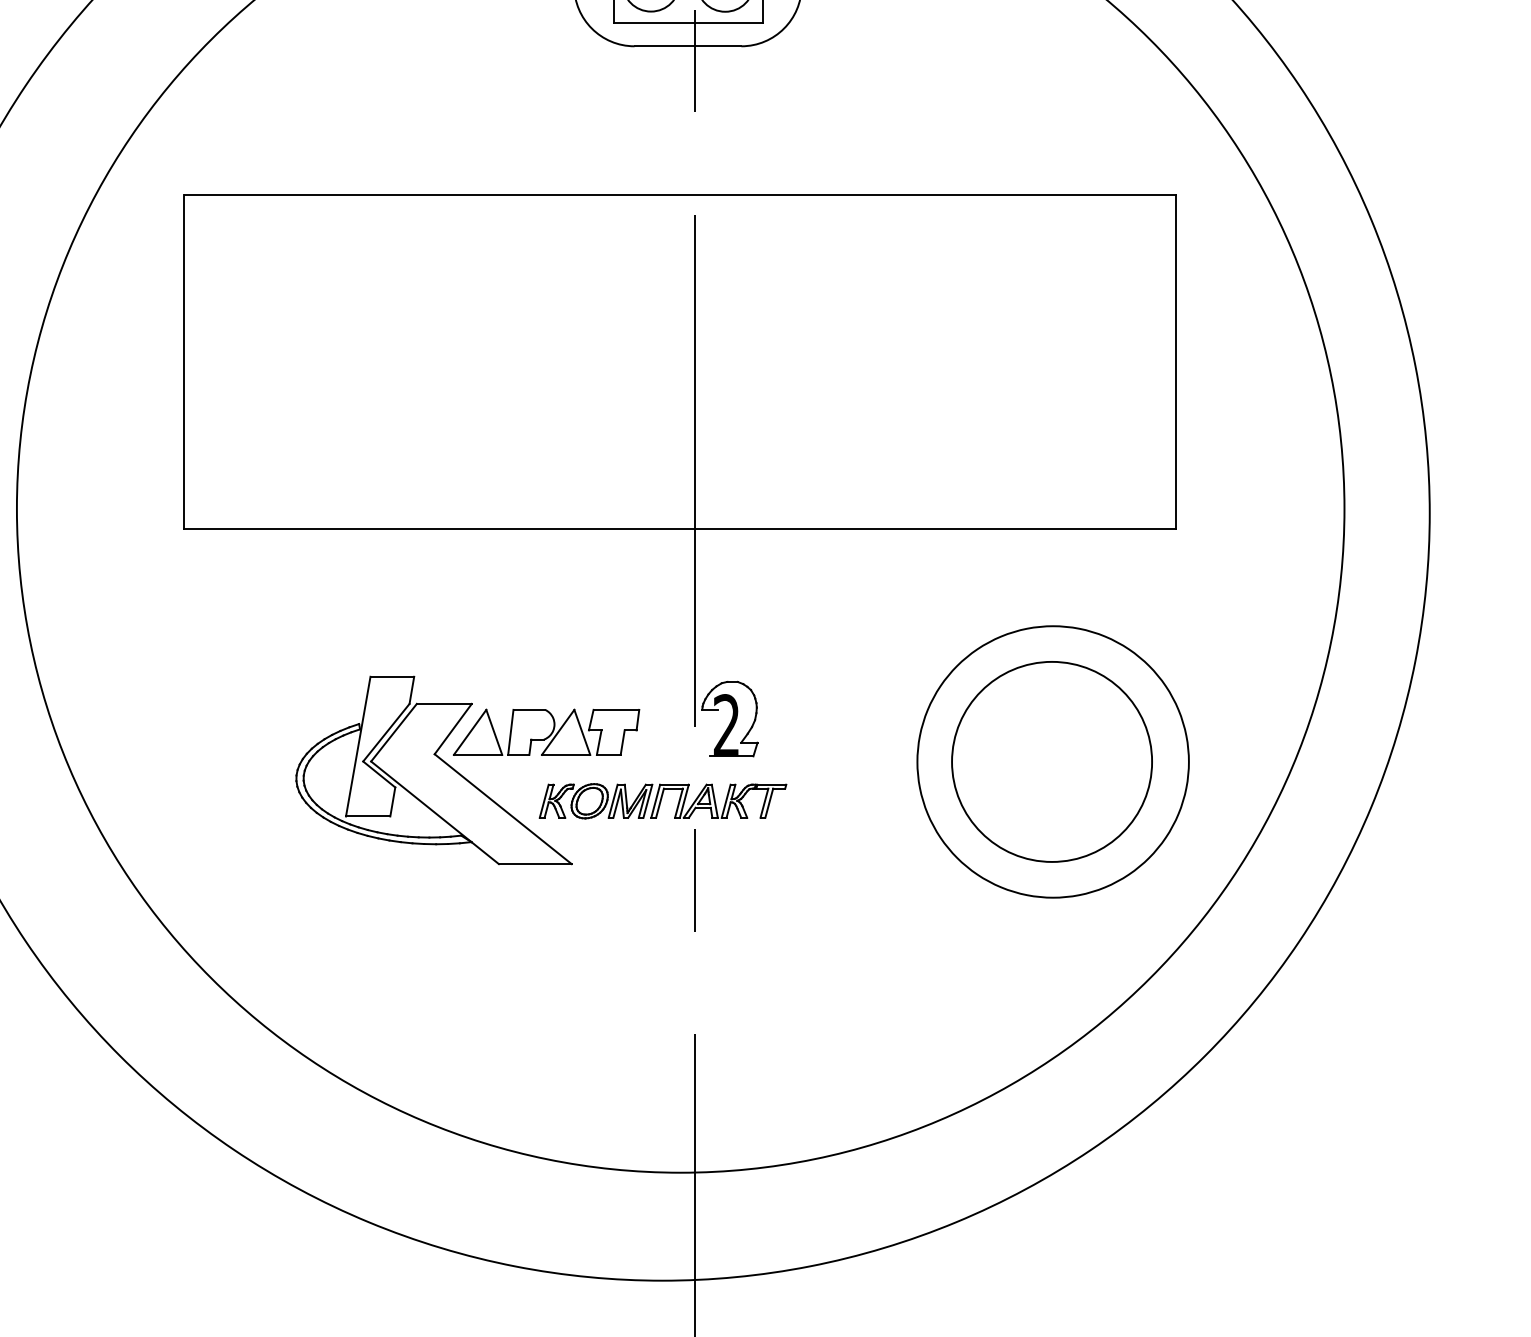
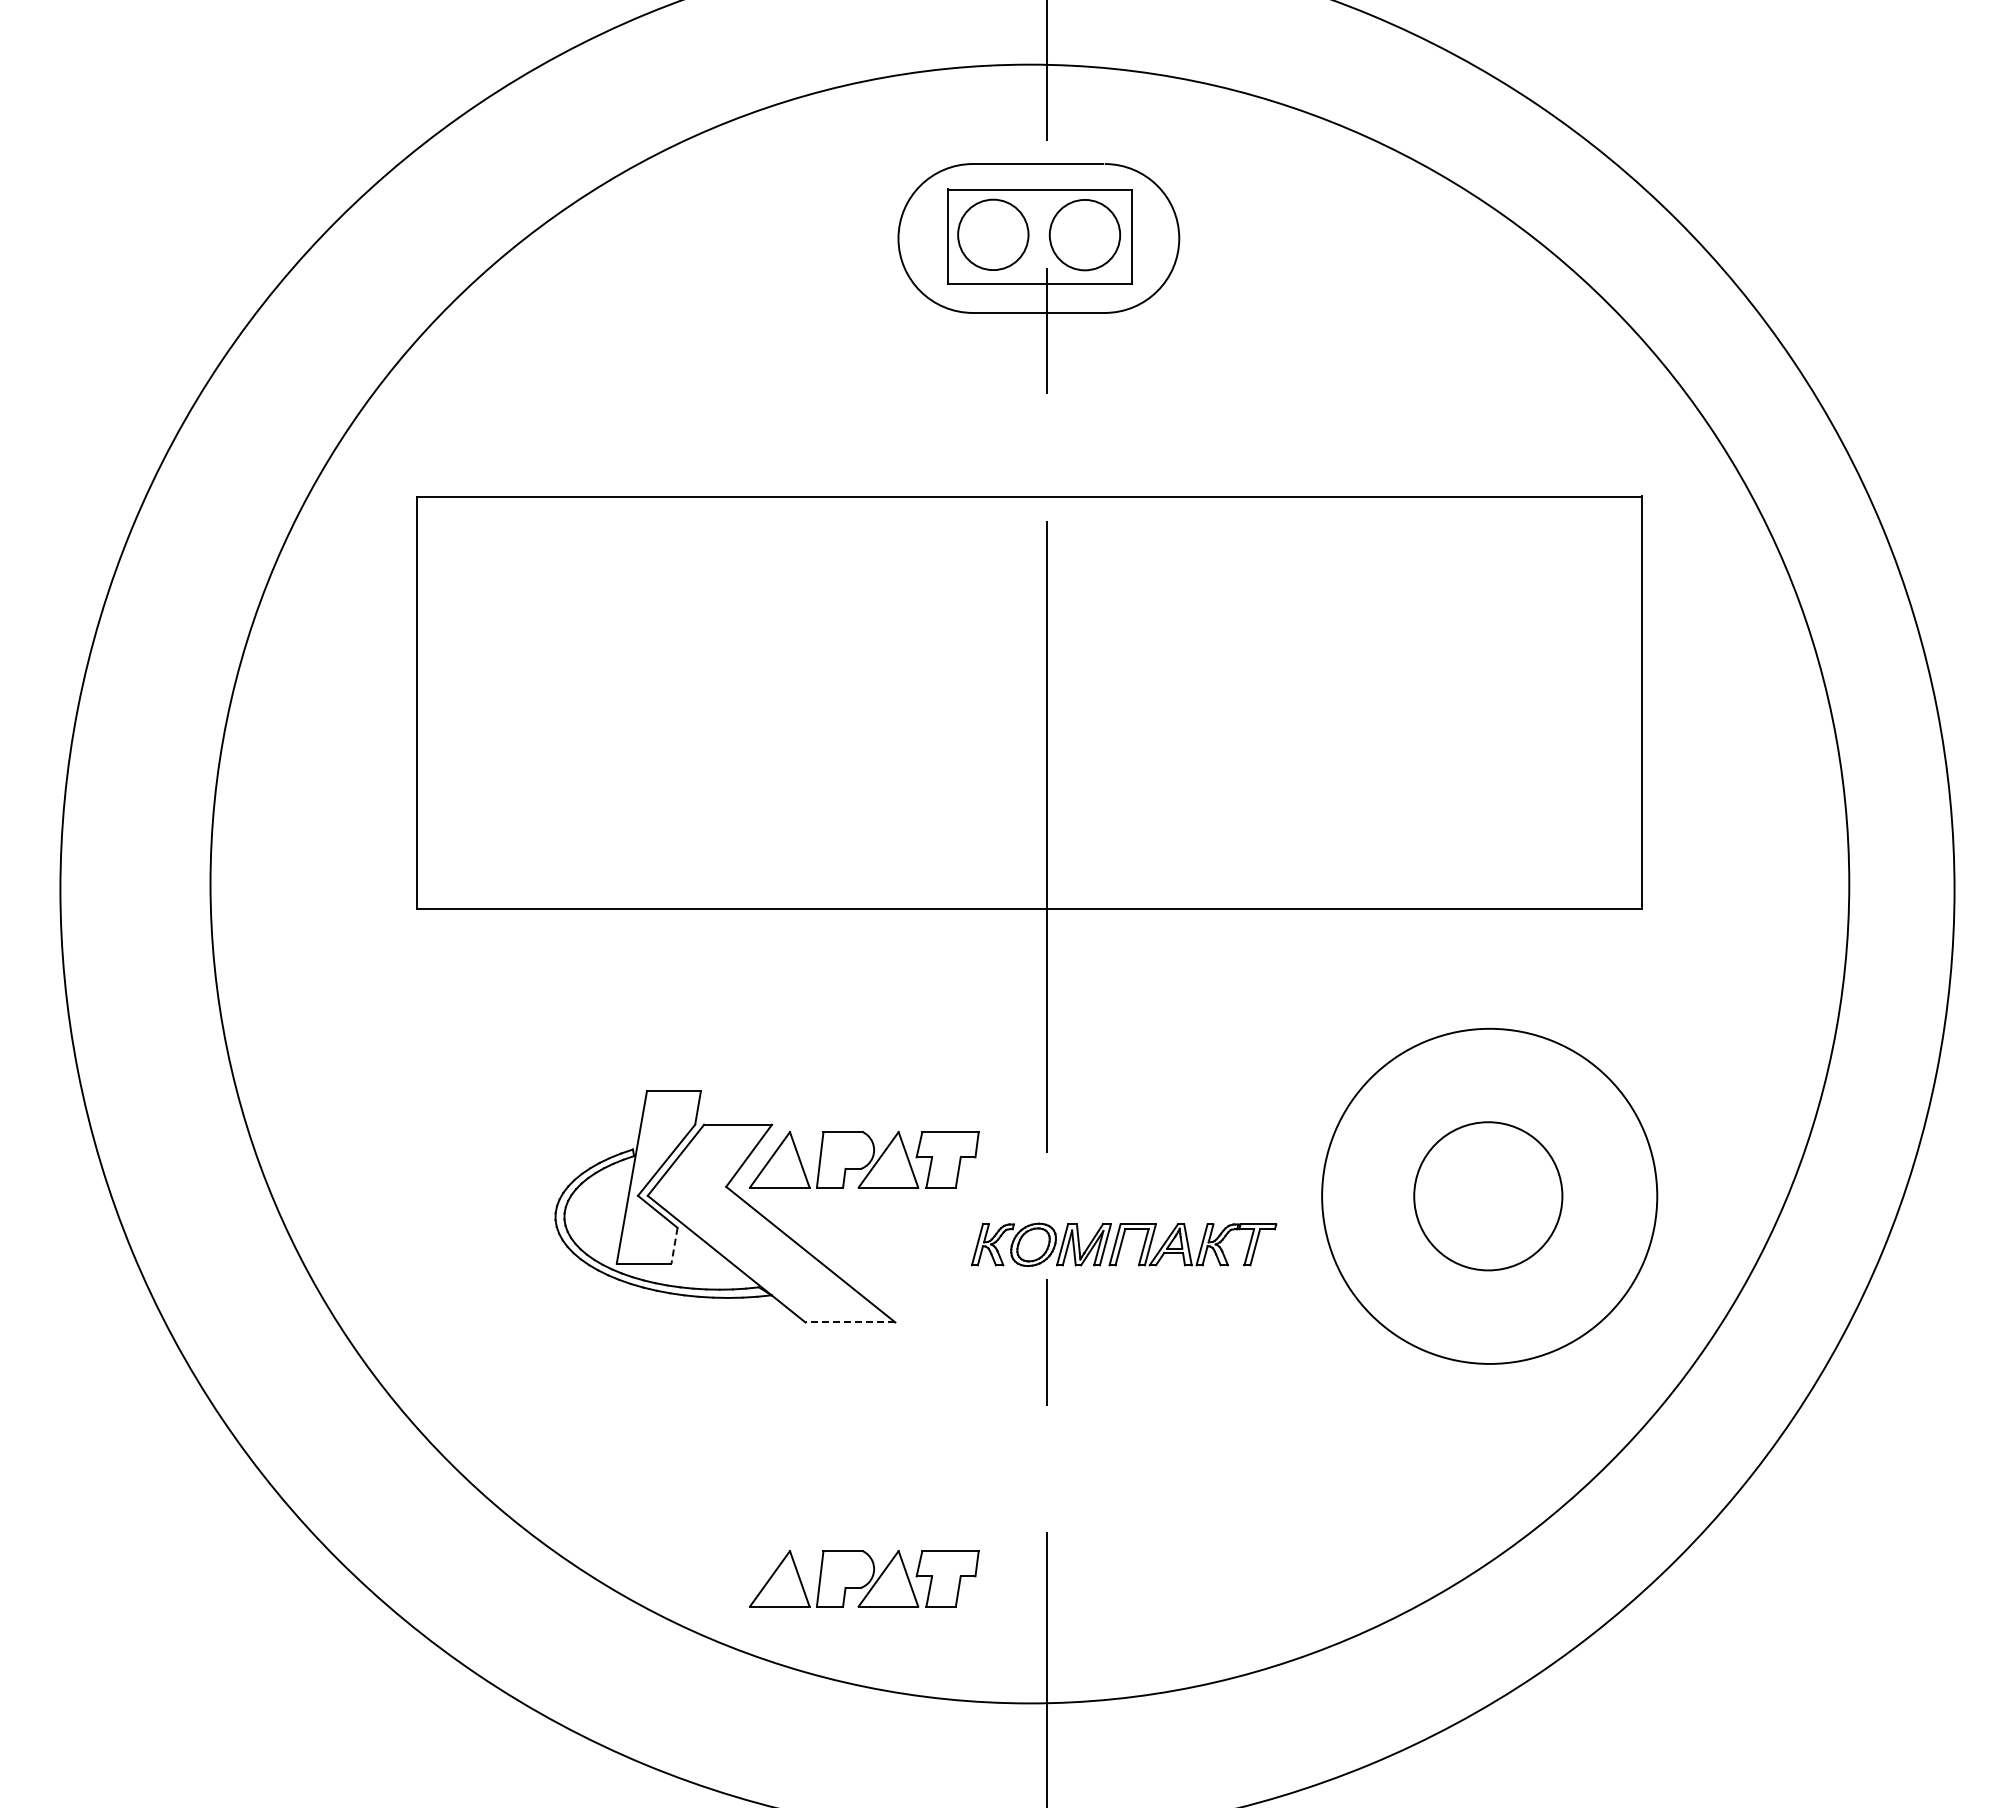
part: (729, 719) -> (1090, 1143), removed
circle: (1051, 761) -> (1487, 1195), size x0.6
part: (663, 800) -> (1124, 1244), moved
line: (392, 802) -> (674, 1246), solid -> dashed
line: (535, 864) -> (850, 1322), solid -> dashed
part: (545, 1071) -> (863, 1578), added

